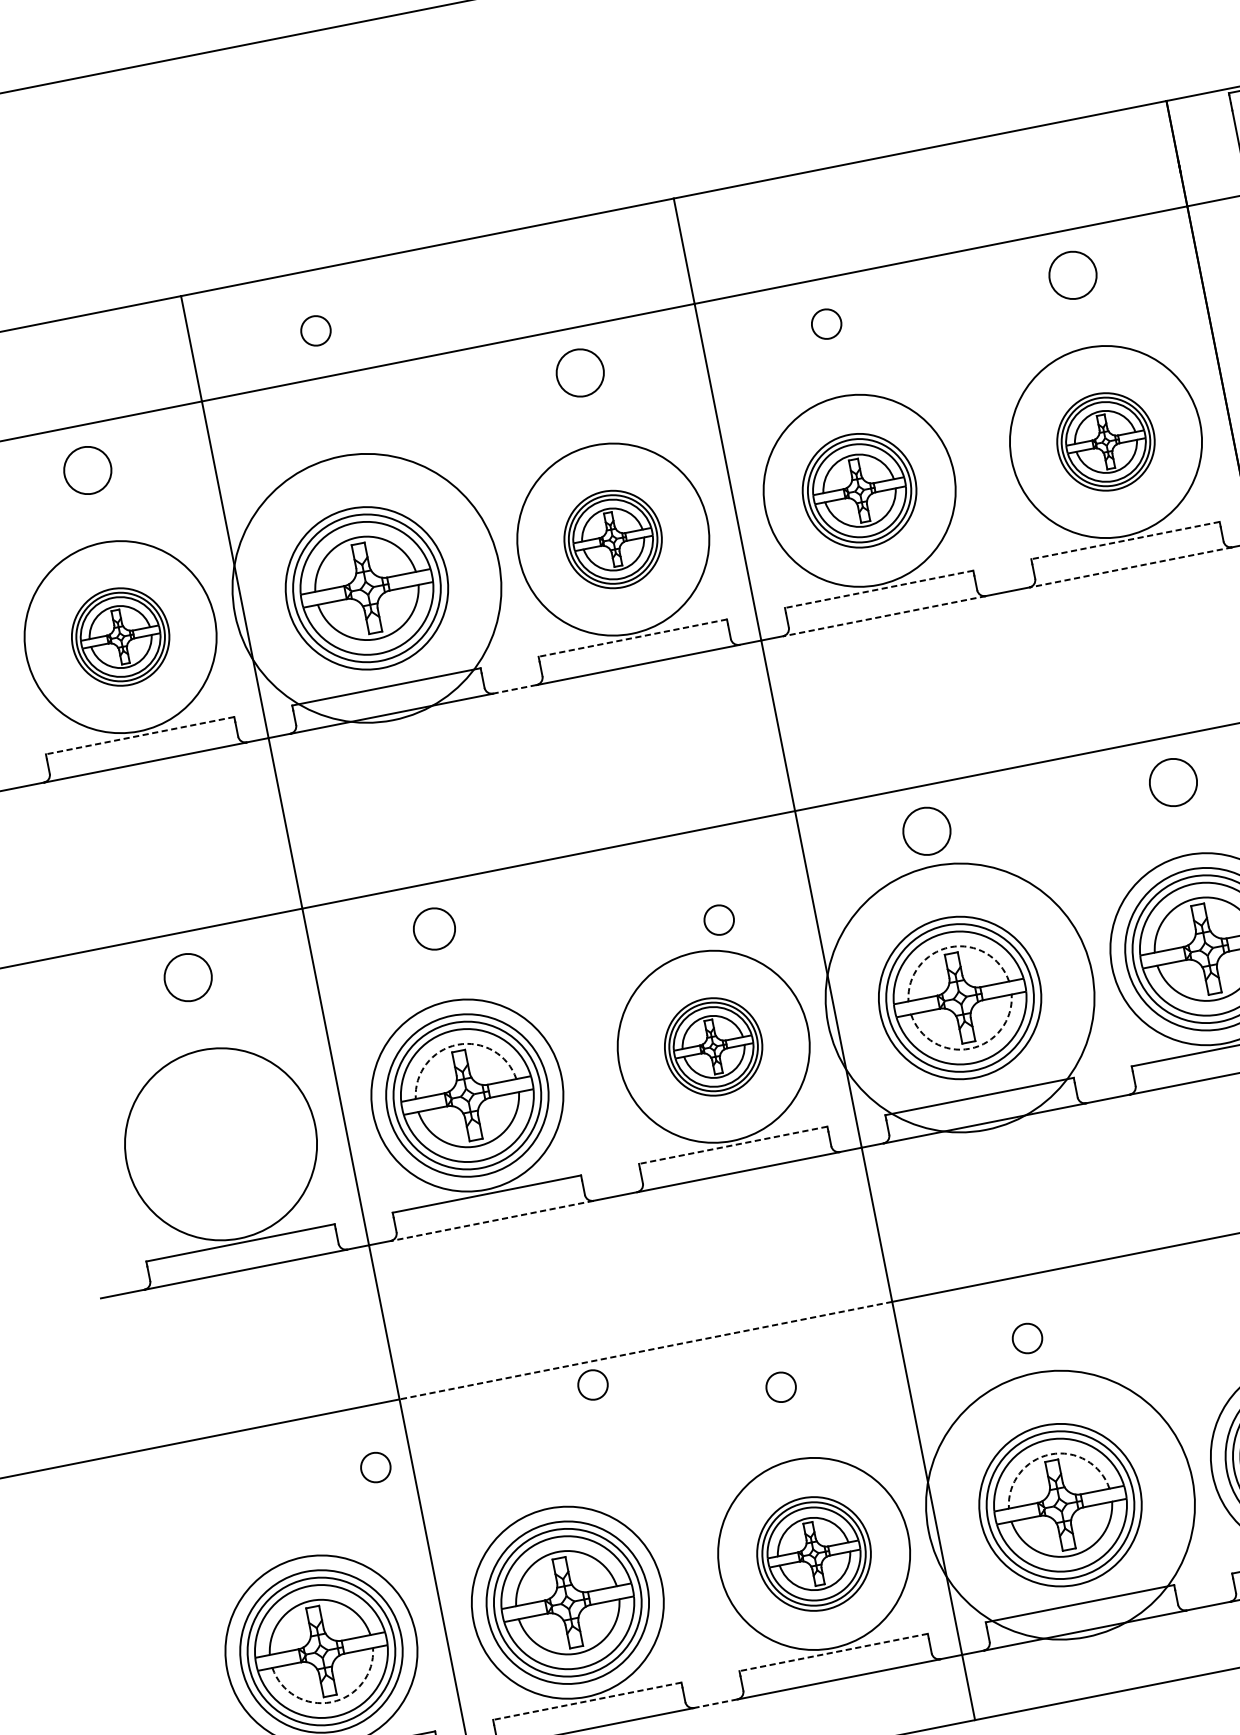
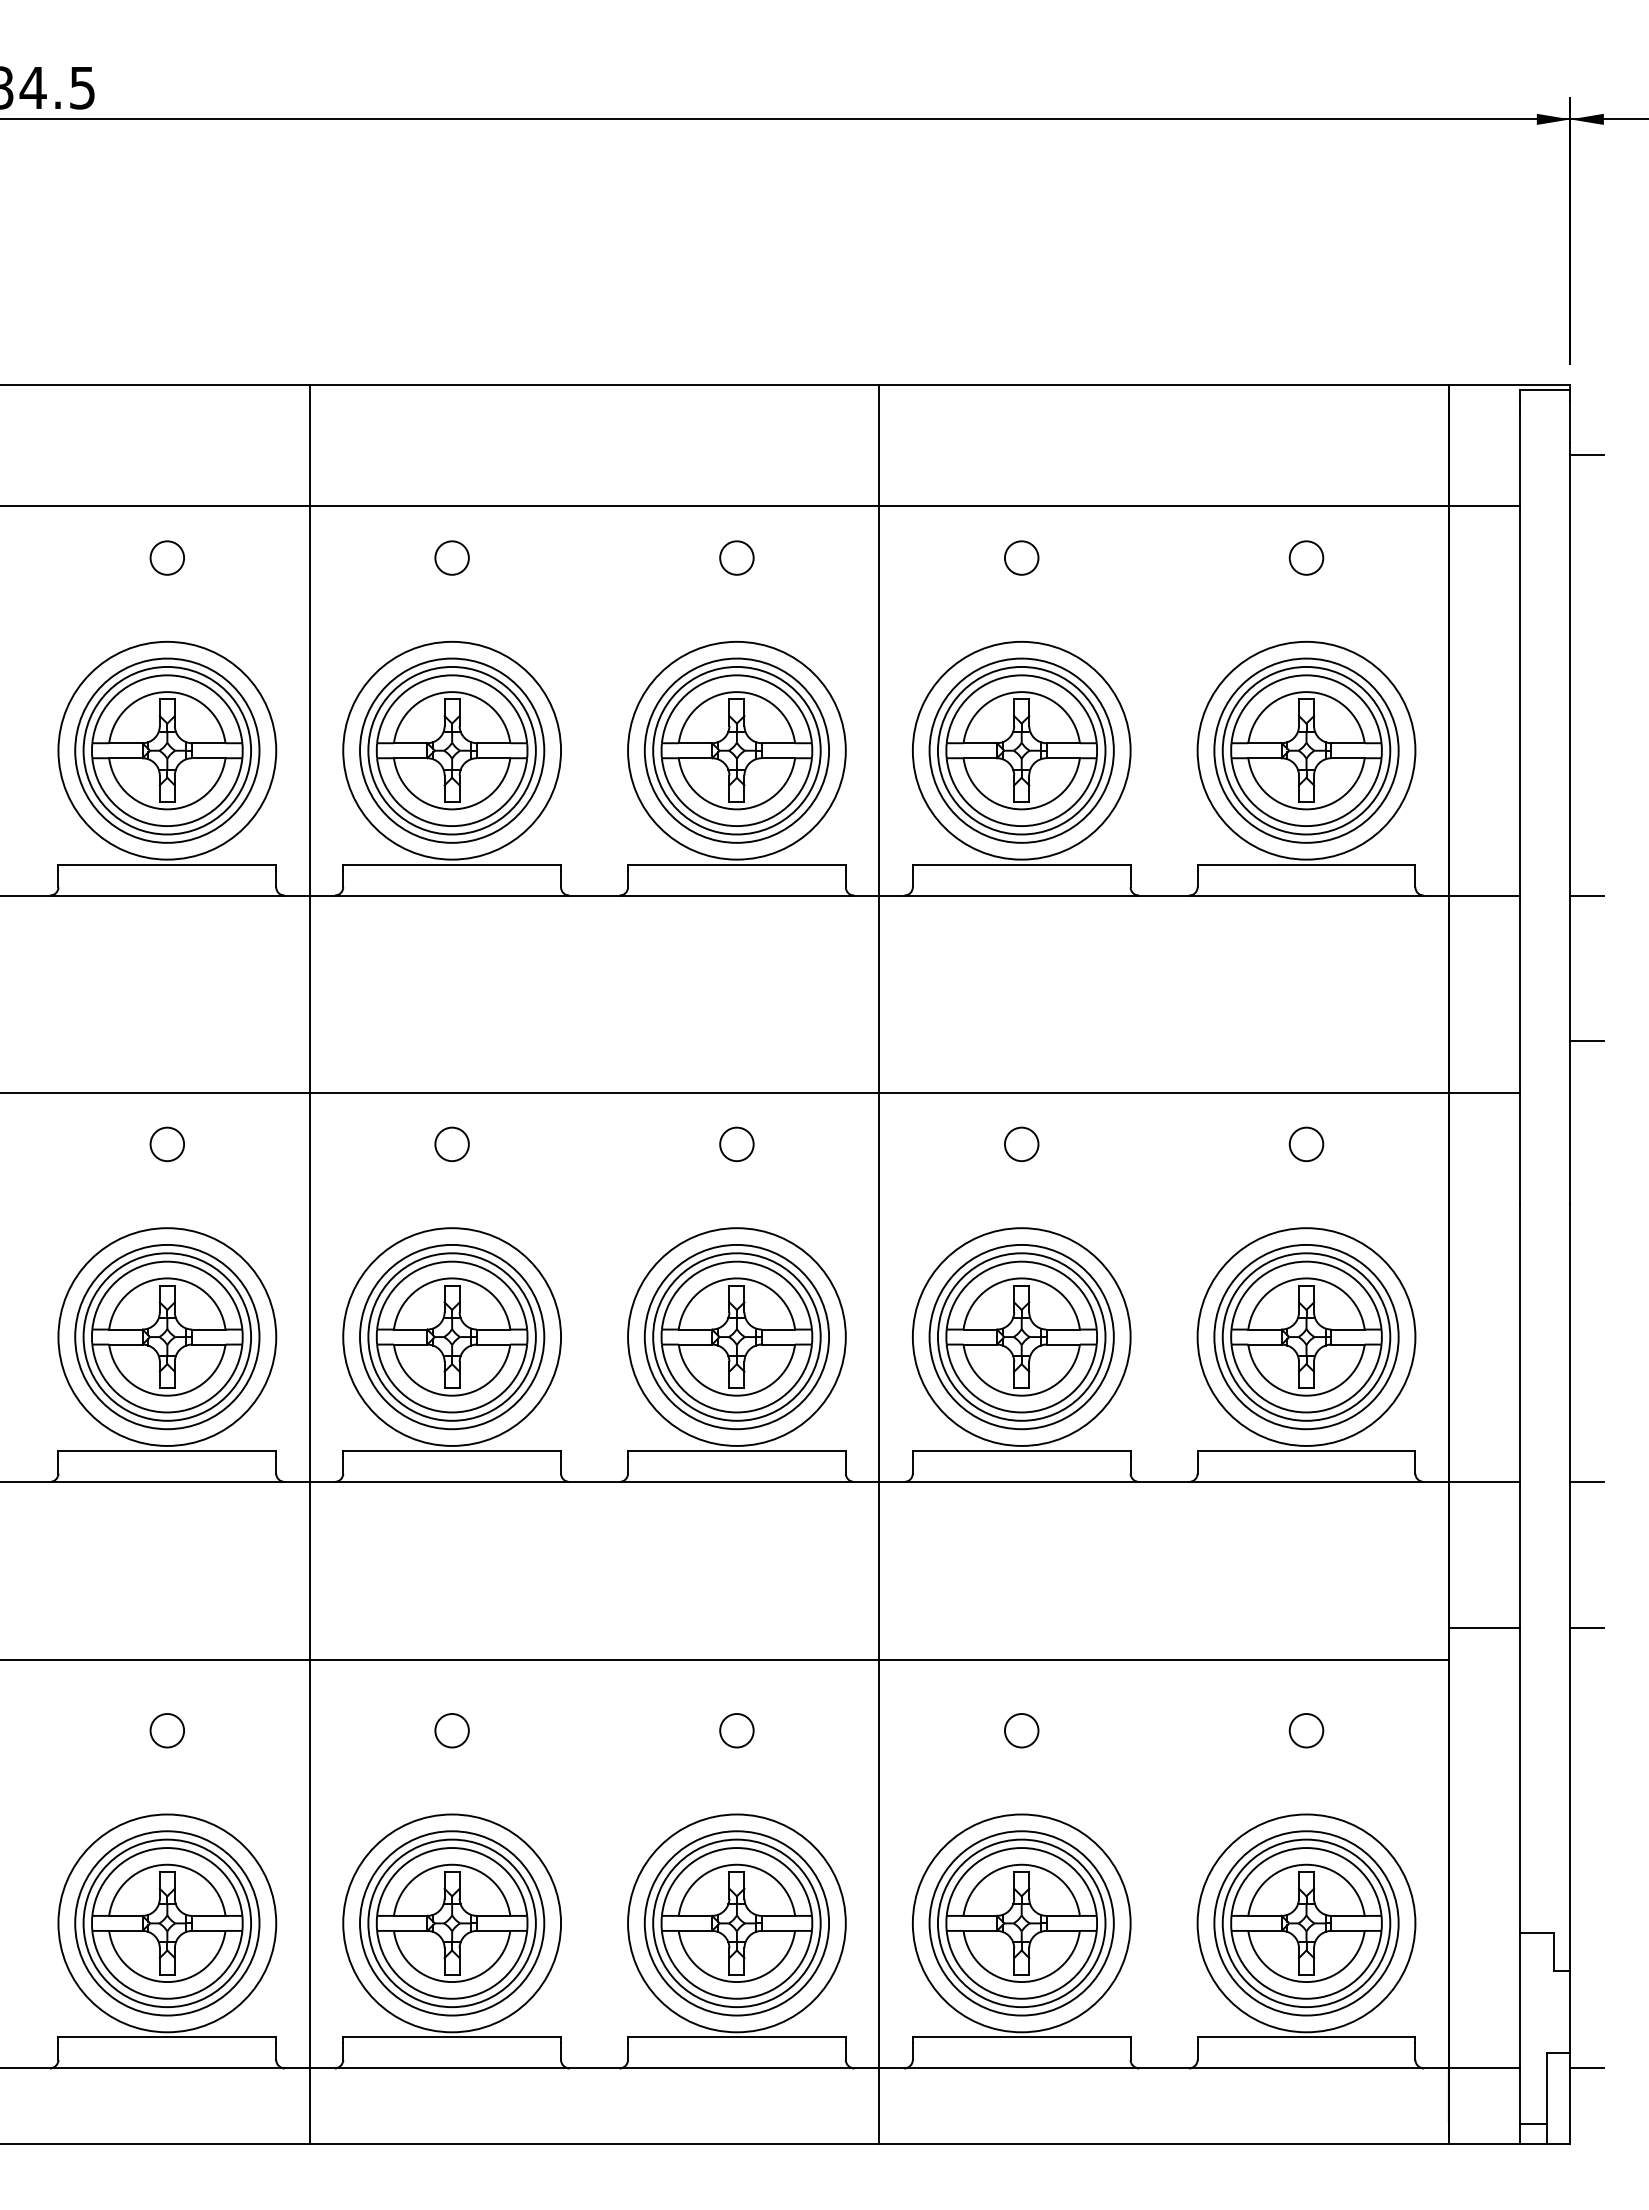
circle: (1072, 274) -> (1306, 557), size x0.62
circle: (315, 330) -> (451, 557), moved
circle: (579, 372) -> (736, 557), size x0.62
part: (1105, 441) -> (1306, 750), size x1.67
circle: (86, 470) -> (166, 557), size x0.62
part: (859, 490) -> (1021, 750), size x1.43
part: (612, 539) -> (736, 750), size x1.67
line: (1125, 540) -> (1306, 864), dashed -> solid
line: (1130, 567) -> (1306, 895), dashed -> solid
circle: (367, 588) -> (452, 750), size x0.71
line: (878, 589) -> (1021, 864), dashed -> solid
line: (884, 616) -> (1021, 895), dashed -> solid
part: (120, 636) -> (167, 750), size x1.67
line: (632, 638) -> (736, 864), dashed -> solid
line: (514, 689) -> (594, 895), dashed -> solid
line: (140, 735) -> (167, 864), dashed -> solid
circle: (1173, 782) -> (1306, 1144), size x0.62
circle: (926, 831) -> (1021, 1144), size x0.62
circle: (718, 919) -> (736, 1143), moved
circle: (433, 928) -> (451, 1143), size x0.71
arc: (949, 947) -> (1021, 1278), dashed -> solid
circle: (187, 977) -> (166, 1144), size x0.62
circle: (959, 997) -> (1021, 1336), size x0.71
arc: (457, 1044) -> (452, 1278), dashed -> solid
part: (713, 1047) -> (736, 1337), size x1.67
arc: (969, 1048) -> (1021, 1395), dashed -> solid
part: (221, 1144) -> (167, 1337), added
line: (732, 1144) -> (736, 1450), dashed -> solid
line: (491, 1221) -> (451, 1482), dashed -> solid
line: (645, 1350) -> (594, 1660), dashed -> solid
circle: (592, 1384) -> (451, 1730), moved
arc: (1050, 1454) -> (1021, 1864), dashed -> solid
circle: (375, 1467) -> (166, 1730), moved
circle: (1060, 1505) -> (1021, 1923), size x0.71
part: (813, 1554) -> (736, 1923), size x1.43
line: (833, 1652) -> (736, 2037), dashed -> solid
line: (587, 1701) -> (452, 2037), dashed -> solid
arc: (331, 1702) -> (167, 1982), dashed -> solid
line: (715, 1703) -> (594, 2068), dashed -> solid

